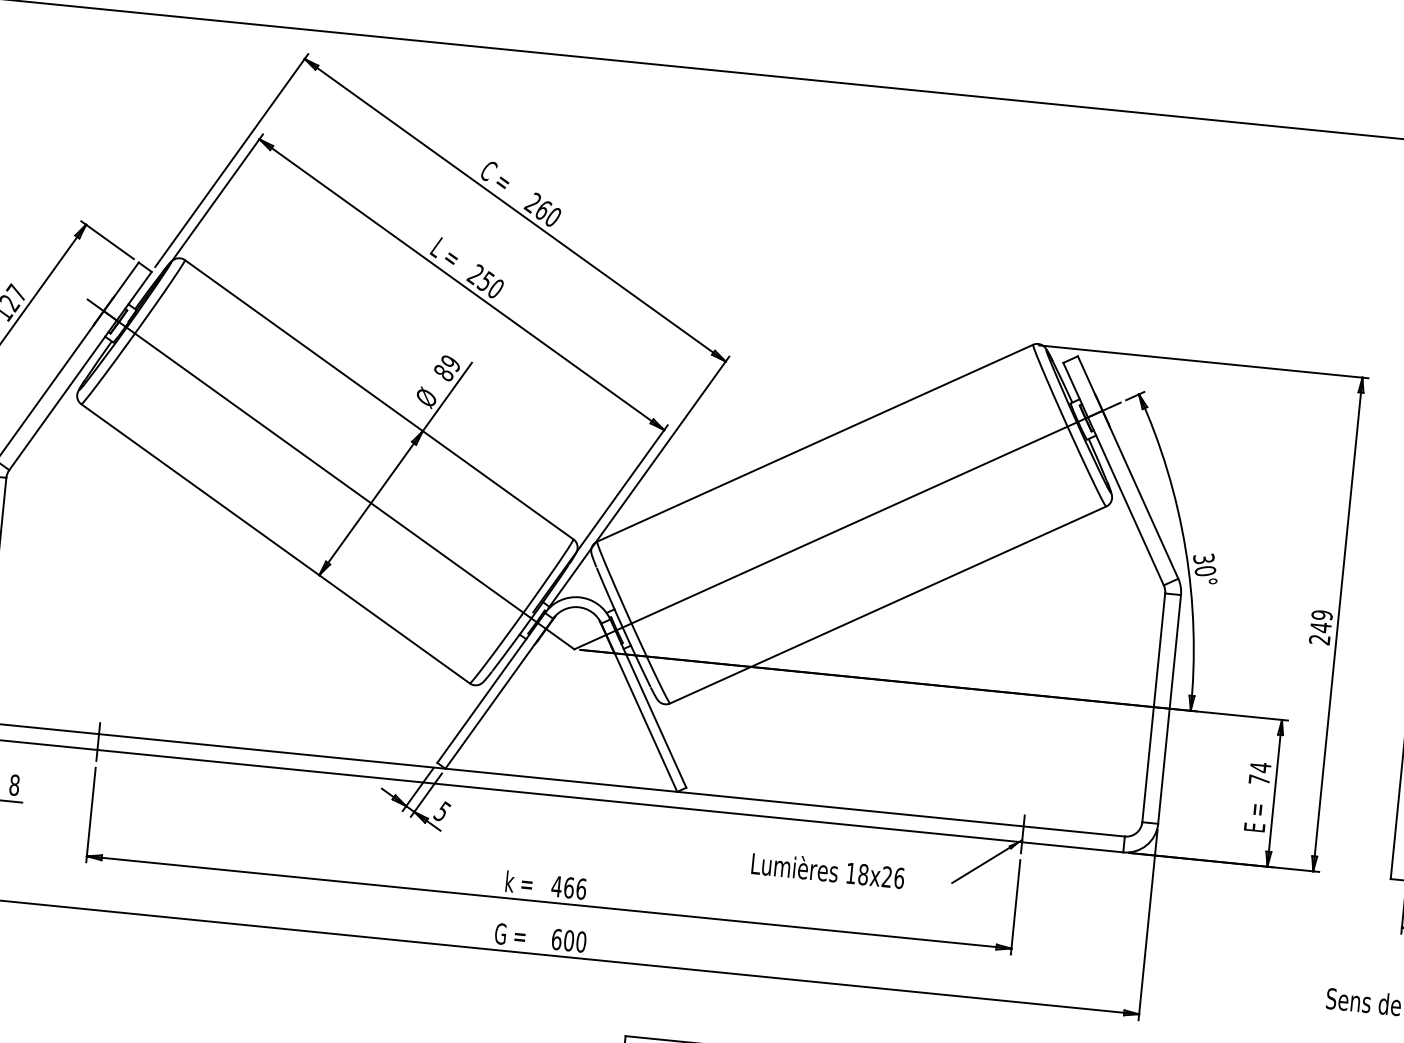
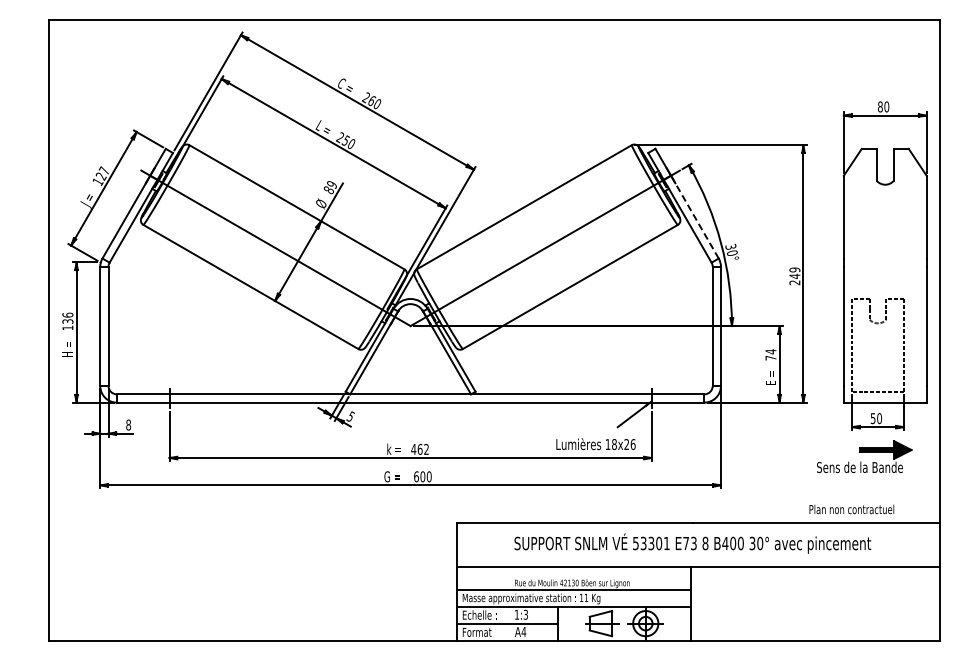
line: (1139, 495) -> (694, 217), solid -> dashed
text: (827, 871) -> (595, 444), moved
text: (581, 887) -> (426, 448), 466 -> 462

